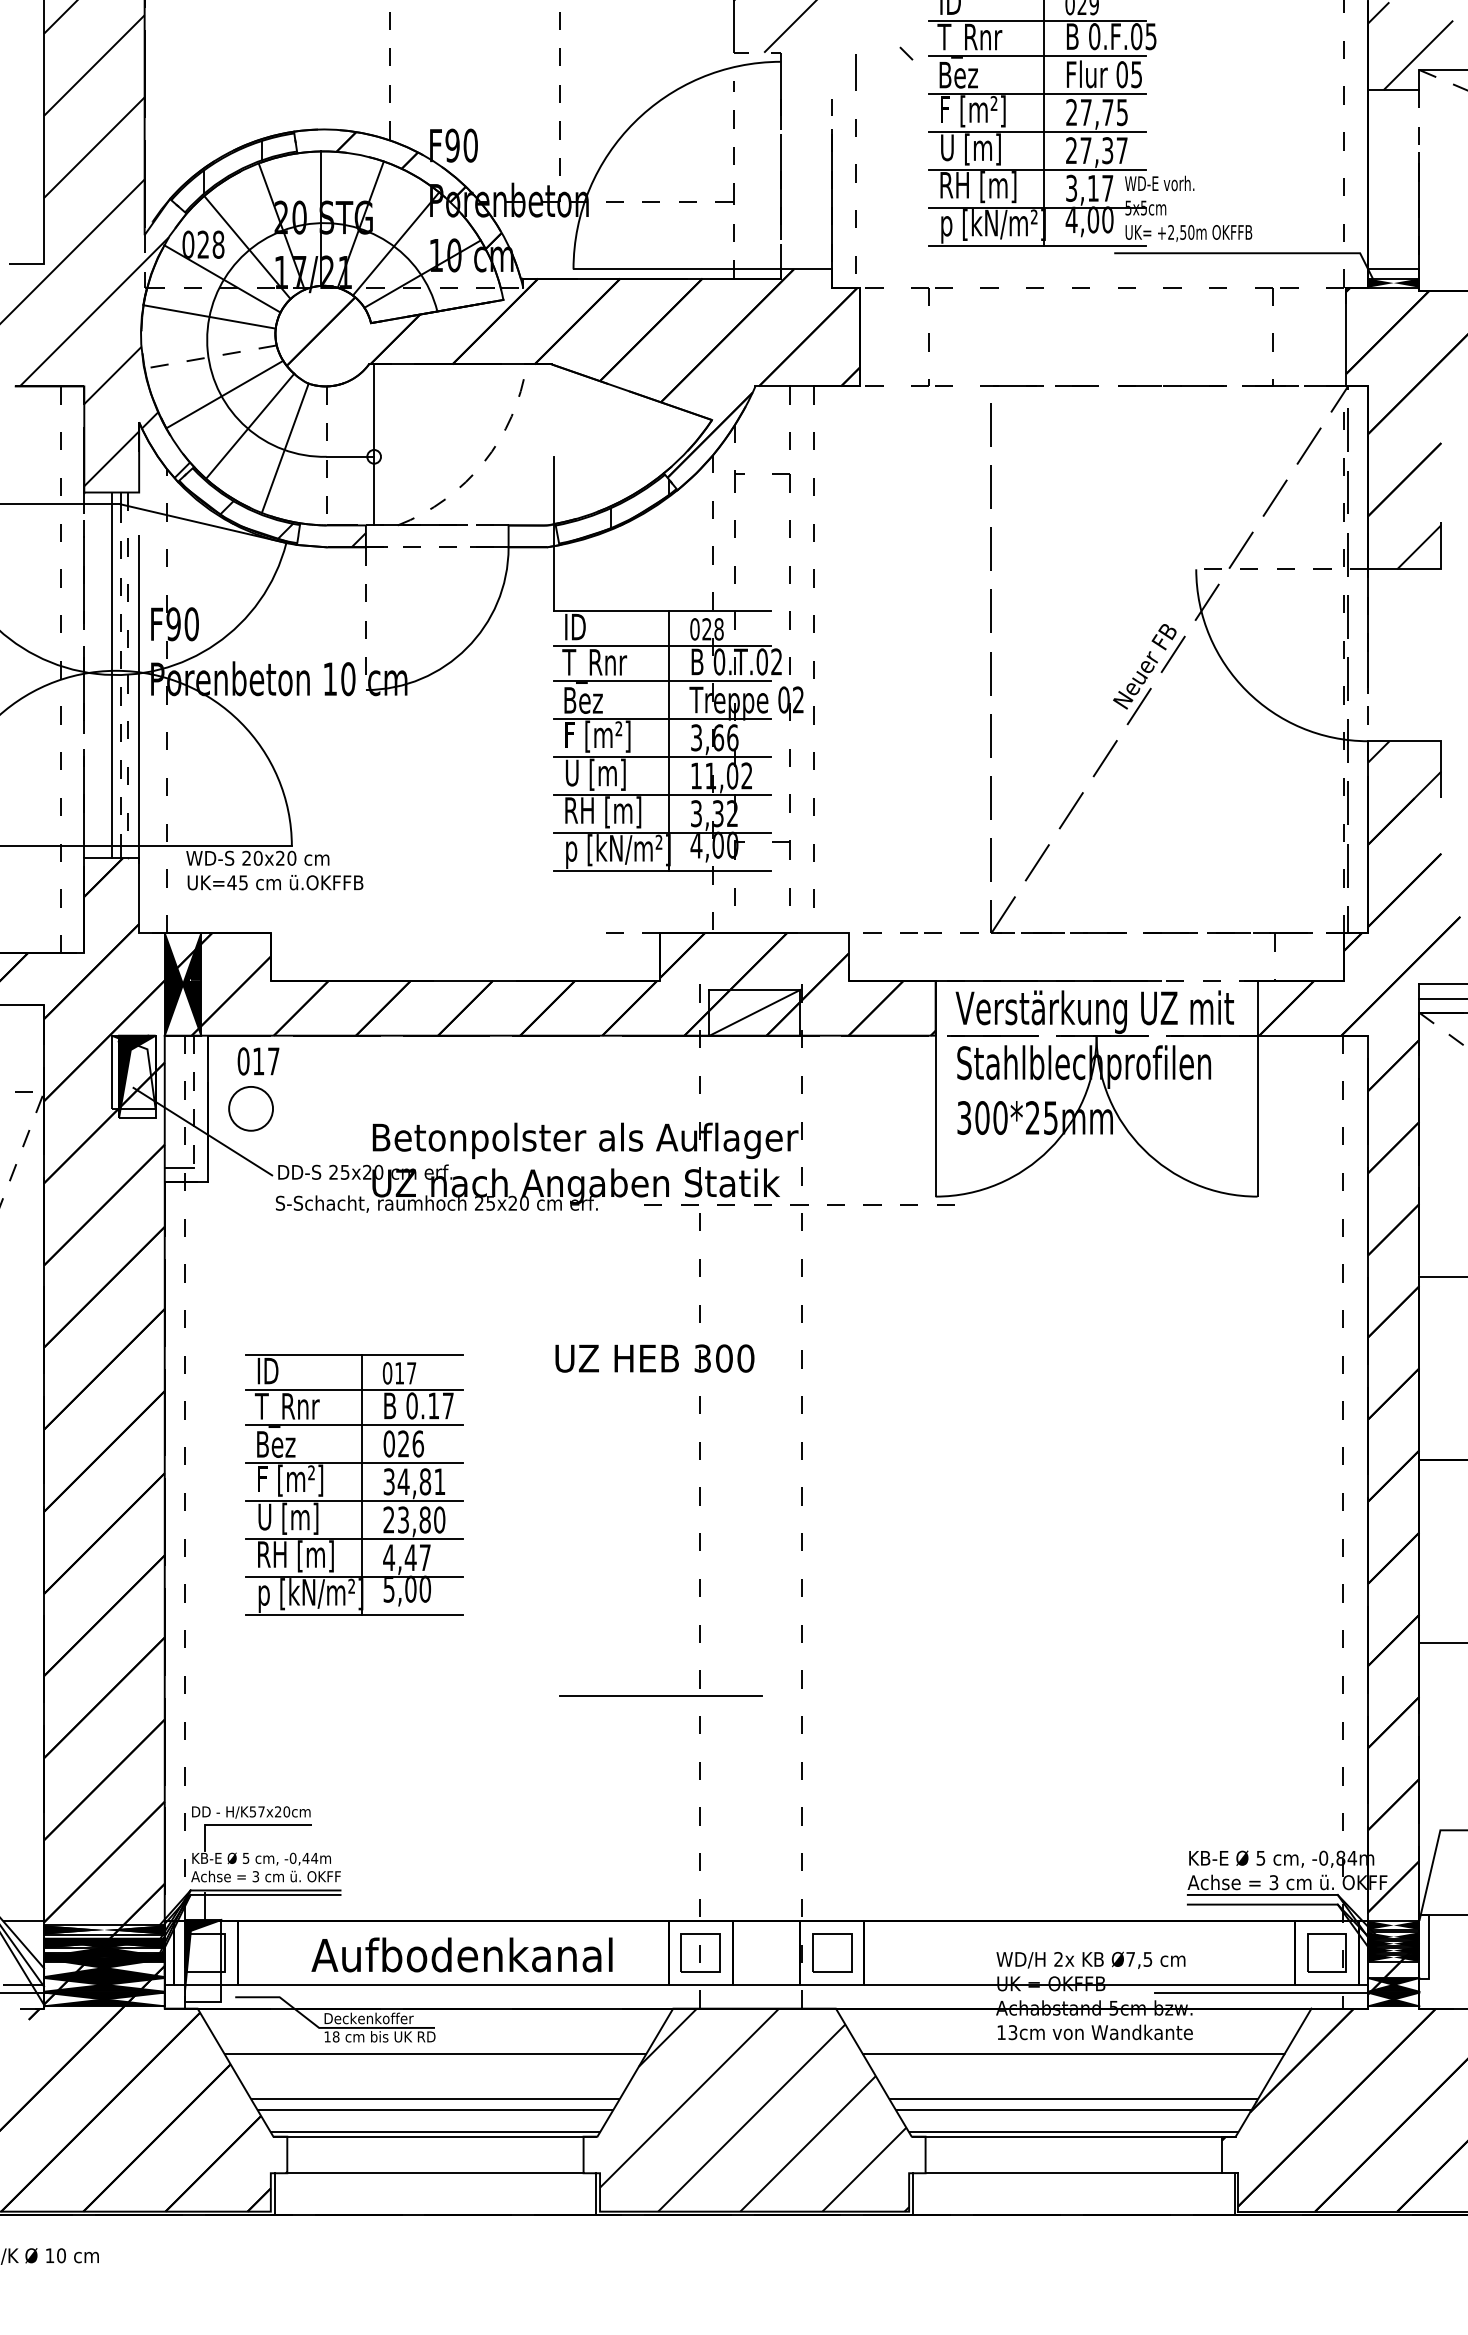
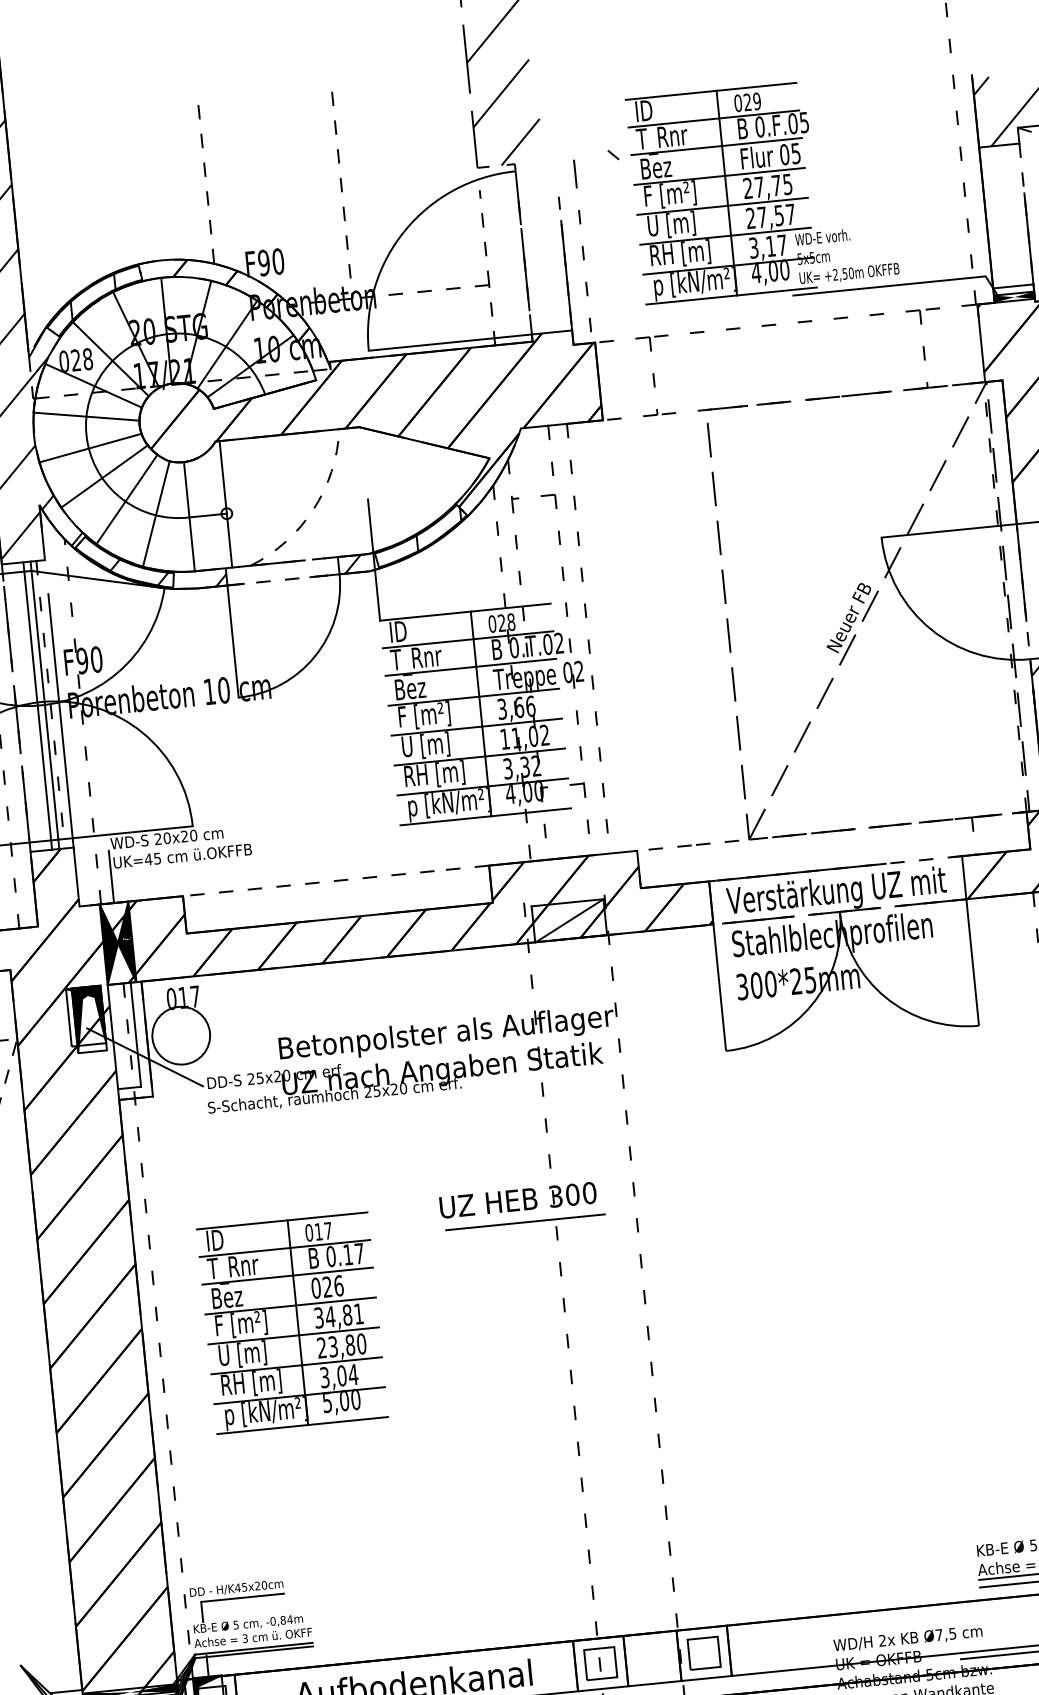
text: (1107, 150) -> (779, 215), 27,37 -> 27,57
line: (210, 357) -> (90, 448), dashed -> solid
line: (326, 456) -> (189, 517), dashed -> solid
hatch: (526, 536) -> (352, 564), added
line: (1282, 569) -> (949, 530), dashed -> solid
line: (365, 619) -> (232, 642), dashed -> solid
line: (120, 675) -> (44, 705), dashed -> solid
line: (183, 899) -> (111, 876), added
fill: (133, 1071) -> (85, 1015), added
line: (194, 1102) -> (136, 1035), dashed -> solid
circle: (250, 1108) -> (180, 1035), size x1.67
line: (799, 1204) -> (312, 882), moved
text: (407, 1557) -> (339, 1375), 4,47 -> 3,04
line: (660, 1695) -> (524, 1221), moved
text: (256, 1811) -> (240, 1587), H/K57x20cm -> H/K45x20cm
text: (305, 1857) -> (282, 1619), -0,44m -> -0,84m

